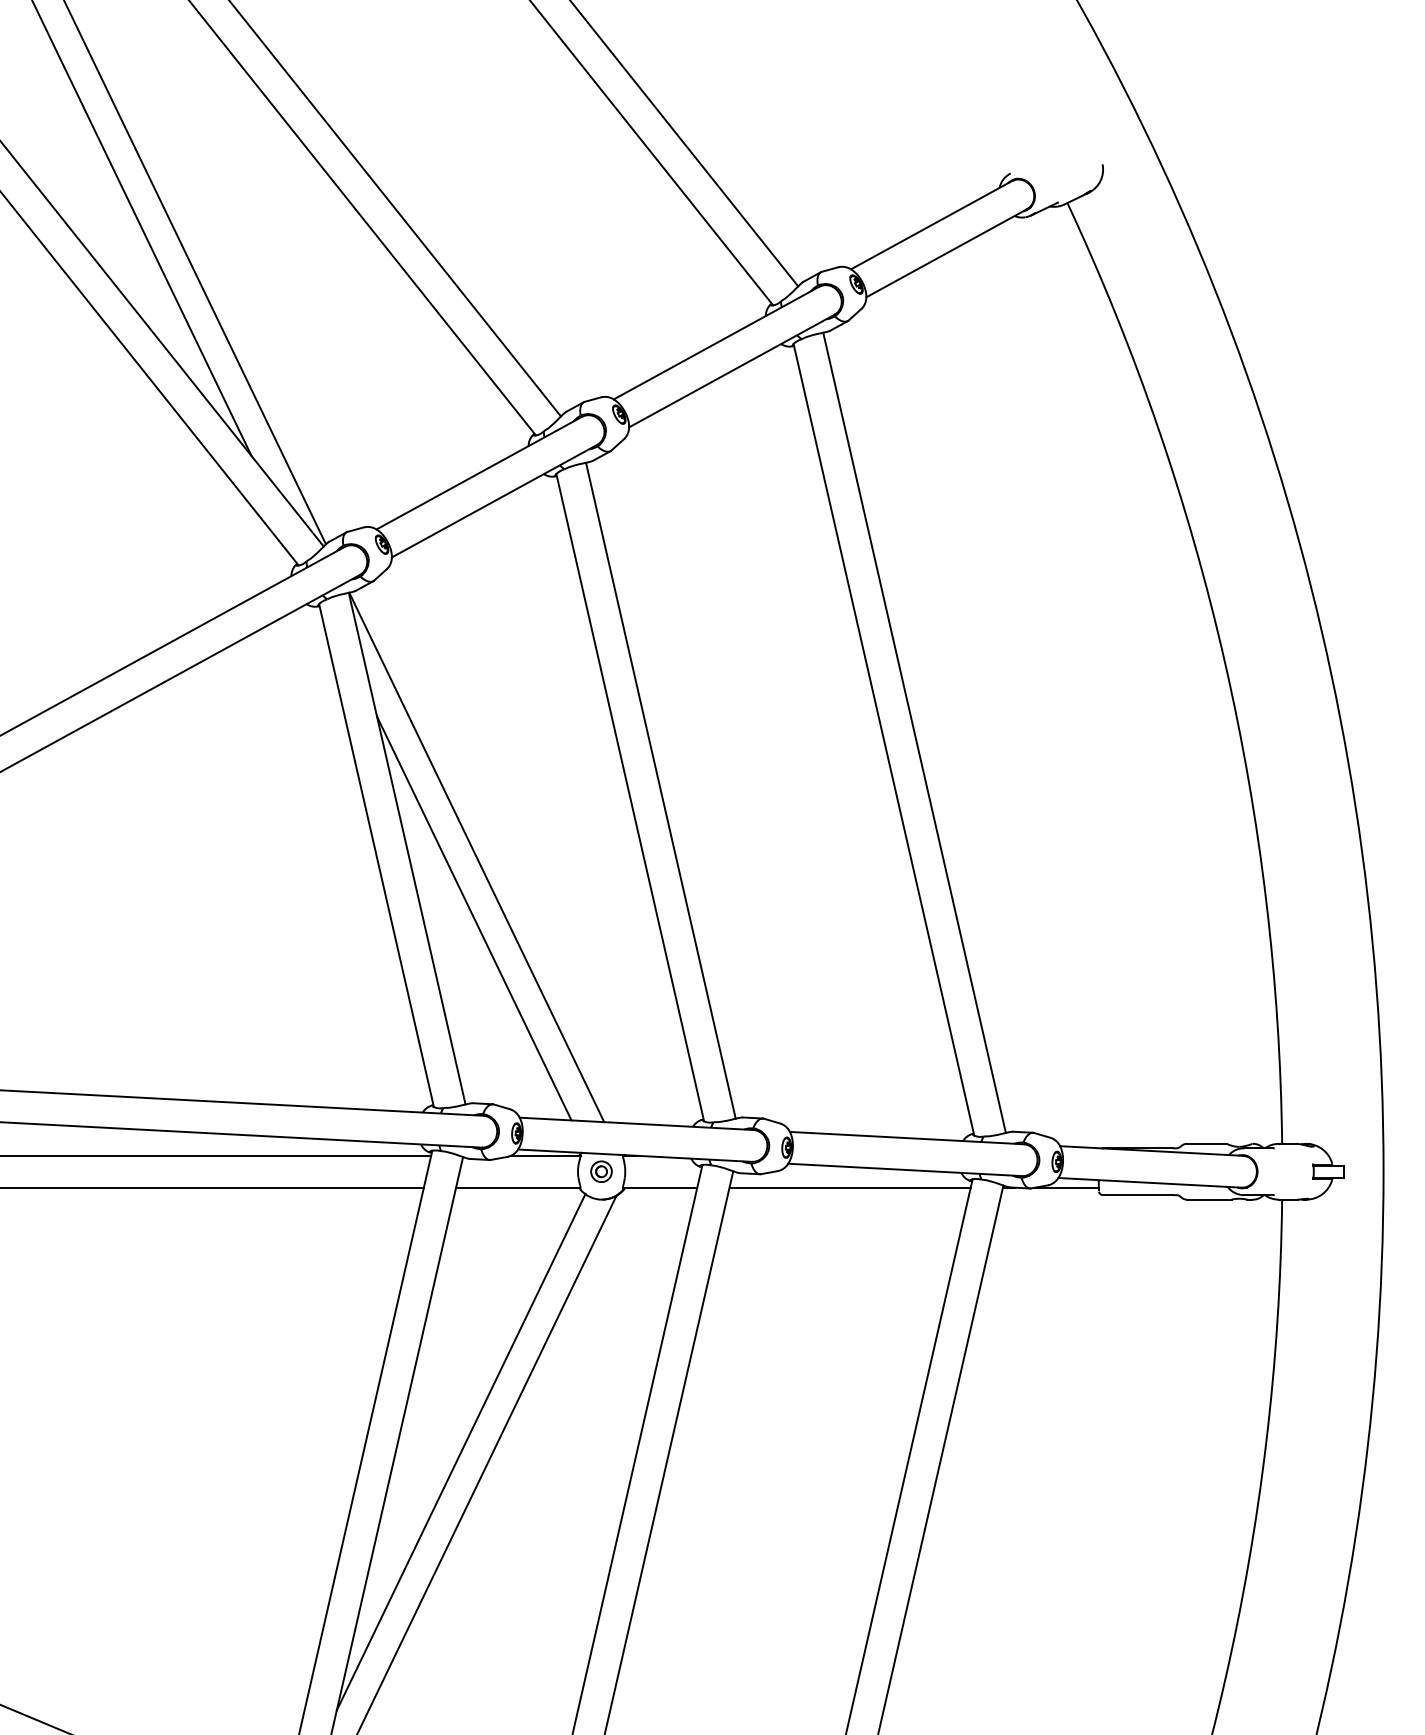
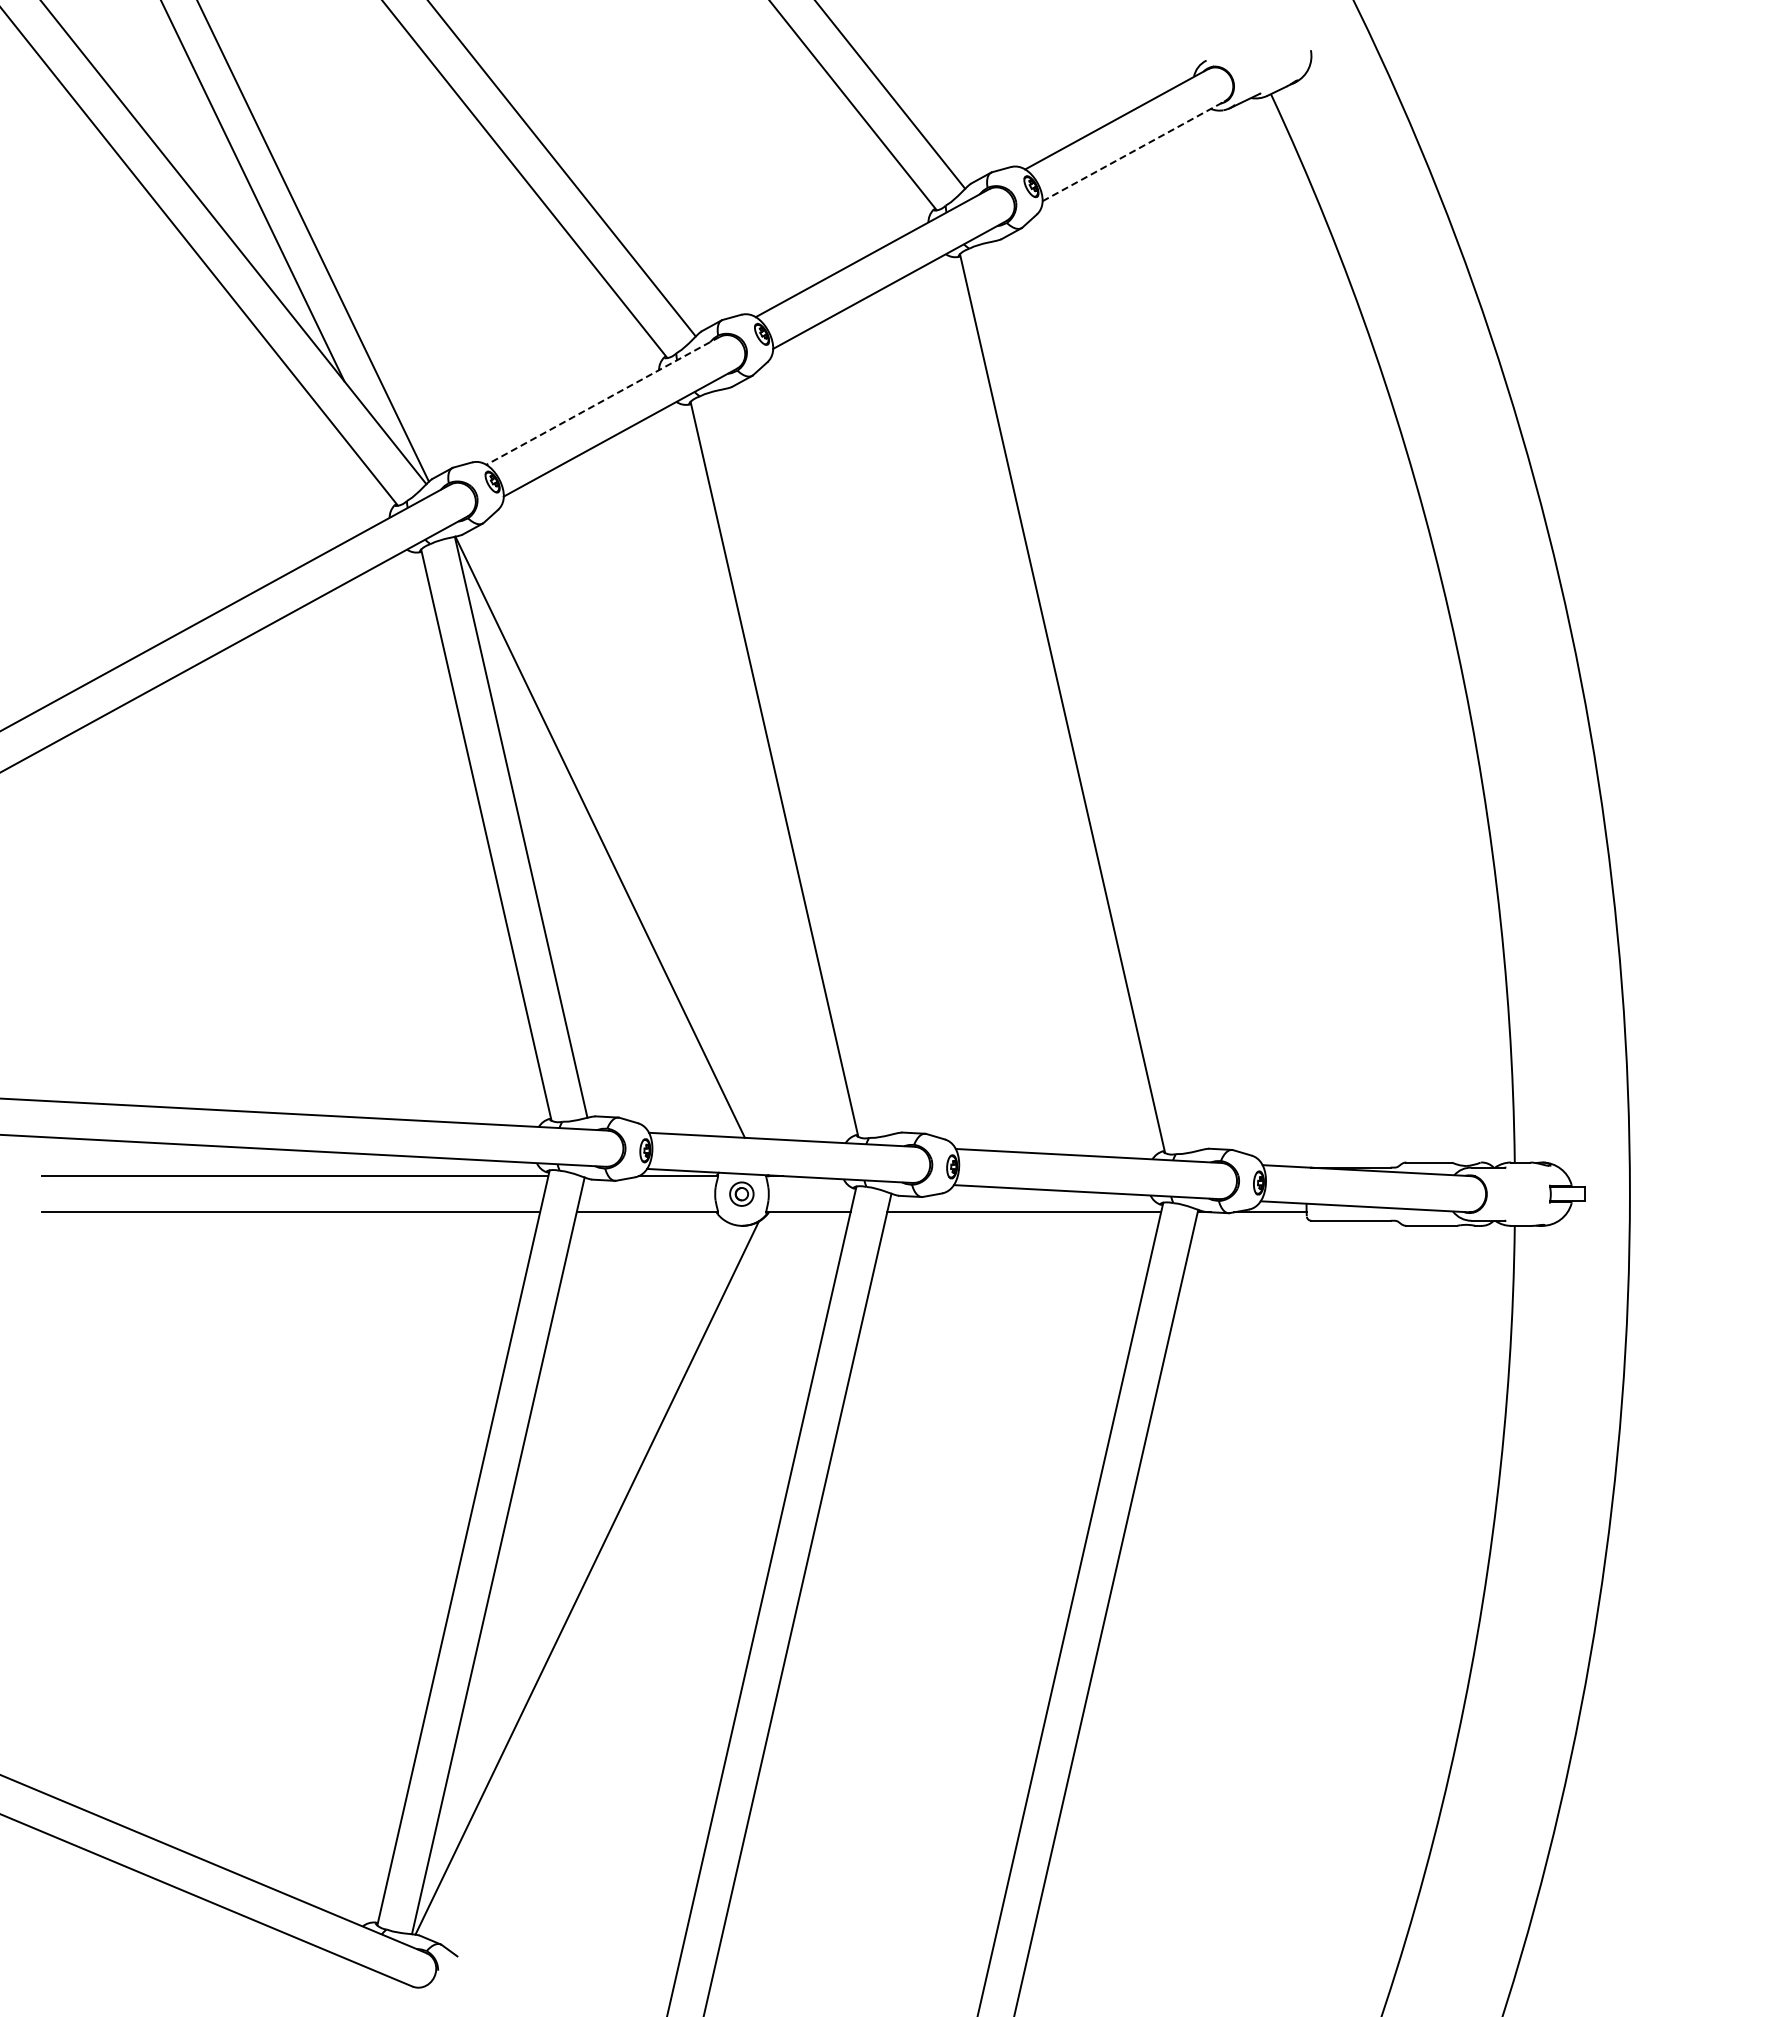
line: (947, 252) -> (1134, 150), solid -> dashed
line: (478, 473) -> (602, 401), solid -> dashed
line: (914, 732) -> (1097, 695), removed
line: (661, 790) -> (809, 761), removed
line: (473, 918) -> (596, 906), removed
line: (461, 1452) -> (582, 1512), removed

